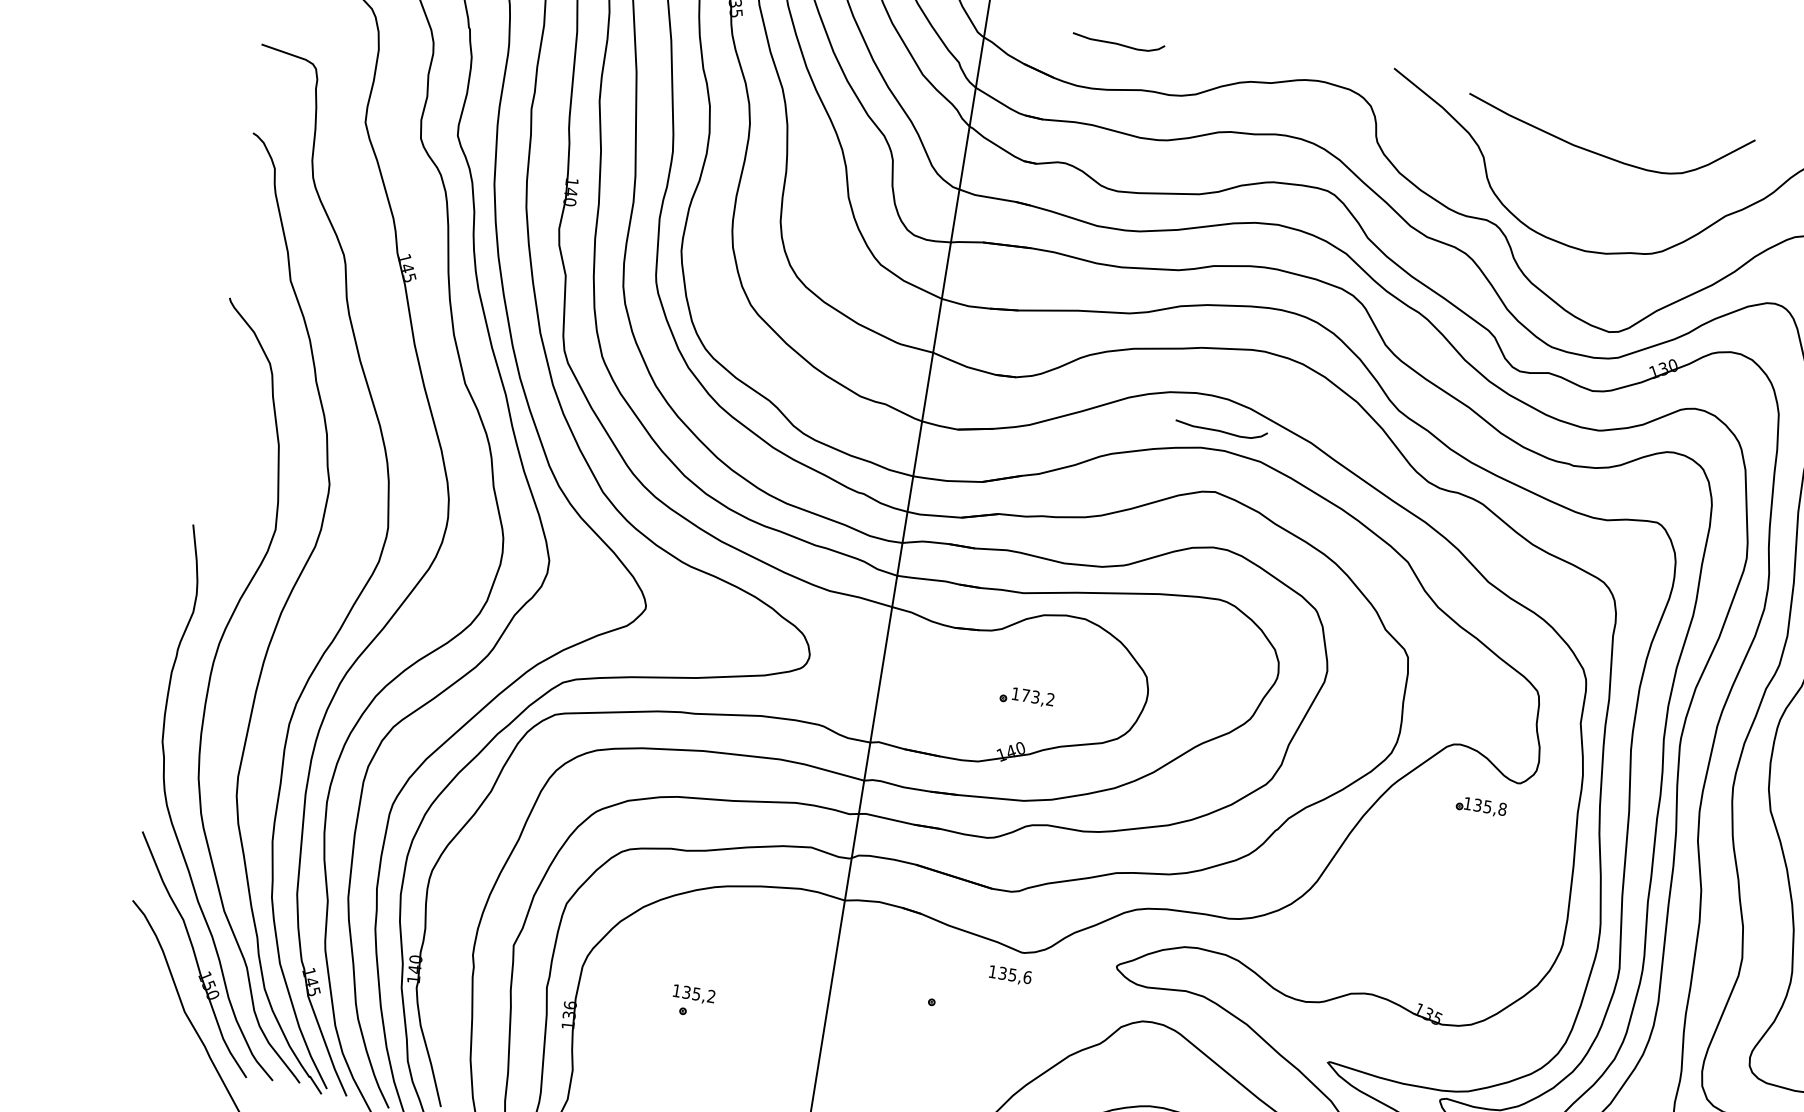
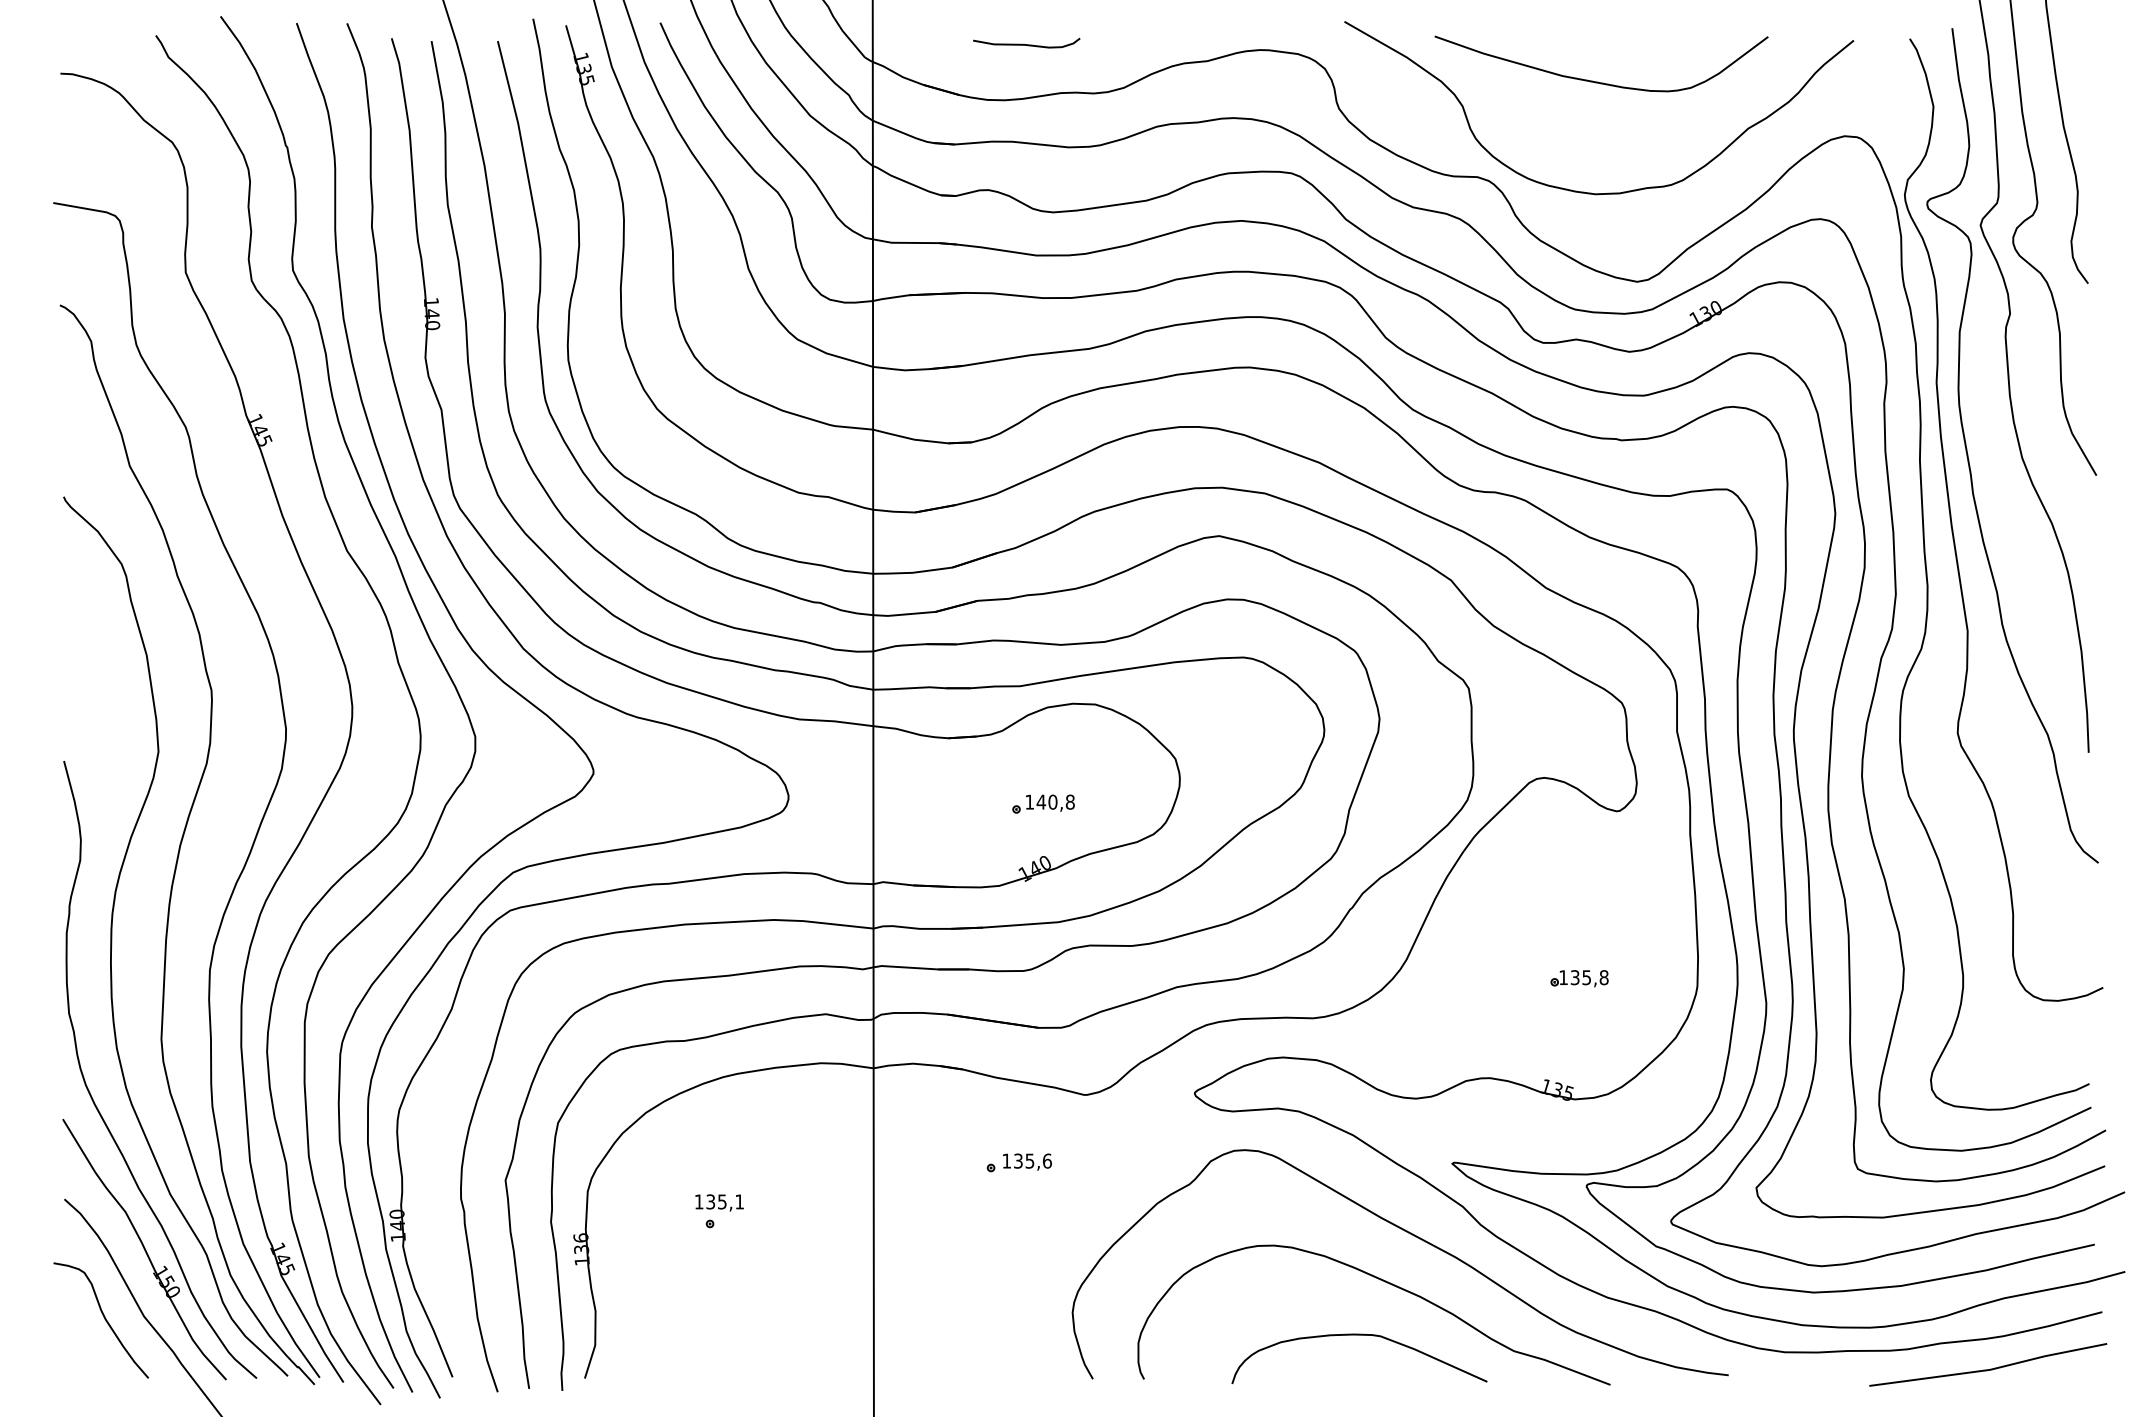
curve: (1220, 430) -> (1214, 465), removed
text: (1037, 696) -> (1055, 801), 173,2 -> 140,8
part: (1481, 806) -> (1579, 978), moved
text: (1010, 975) -> (1027, 1161), moved
text: (711, 996) -> (739, 1201), 135,2 -> 135,1
curve: (150, 1009) -> (104, 1319), added

